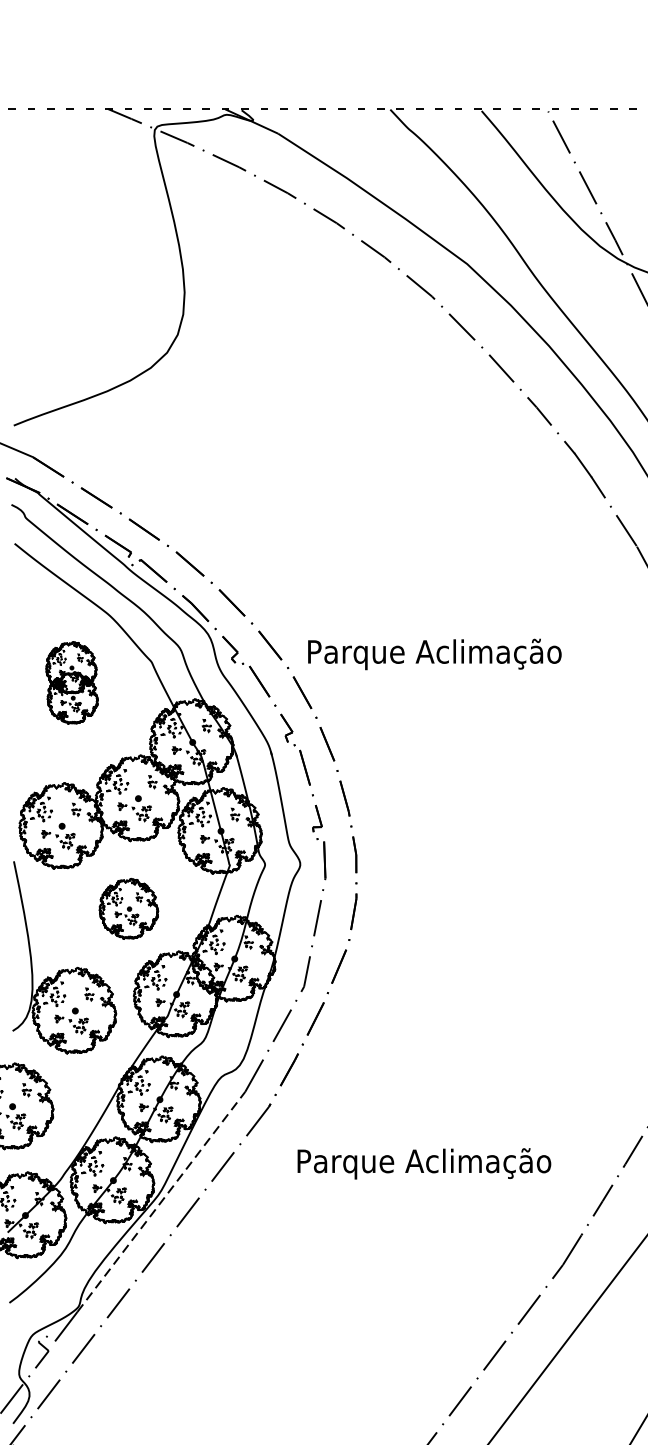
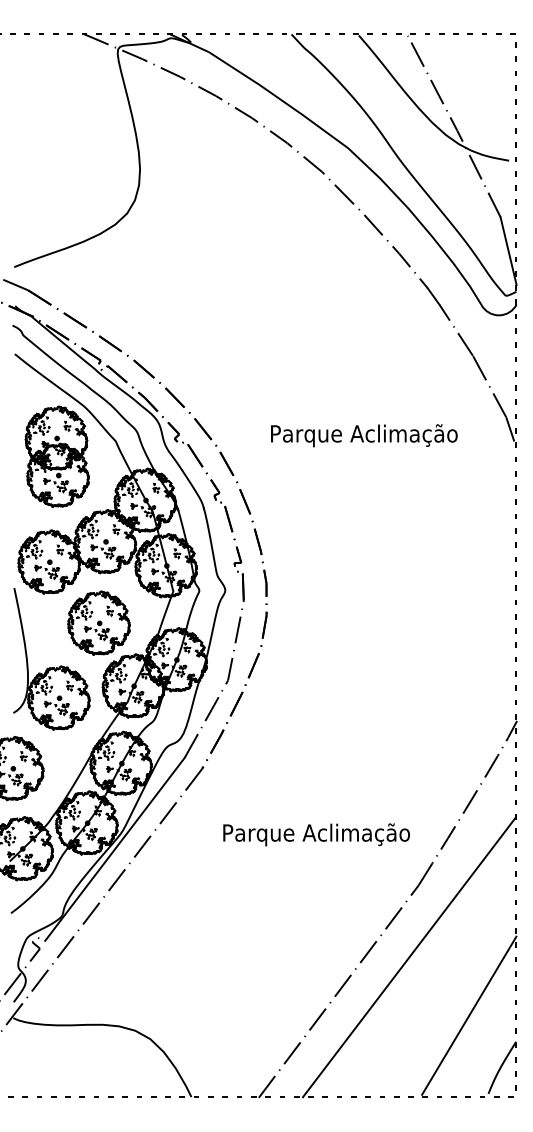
text: (435, 654) -> (364, 435), moved
part: (71, 682) -> (56, 456), size x1.67
part: (128, 908) -> (98, 622), size x1.43
text: (424, 1163) -> (316, 834), moved
line: (160, 1201) -> (122, 838), dashed -> solid

